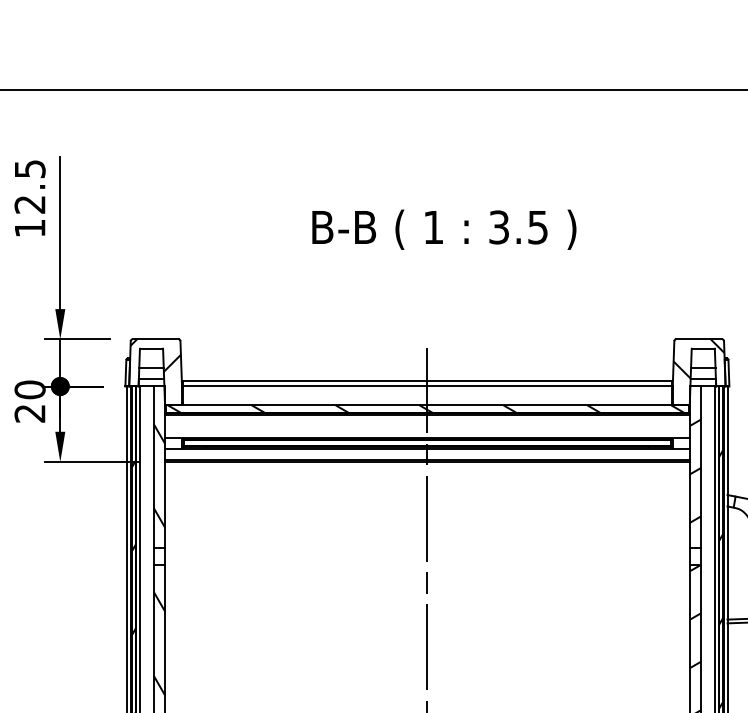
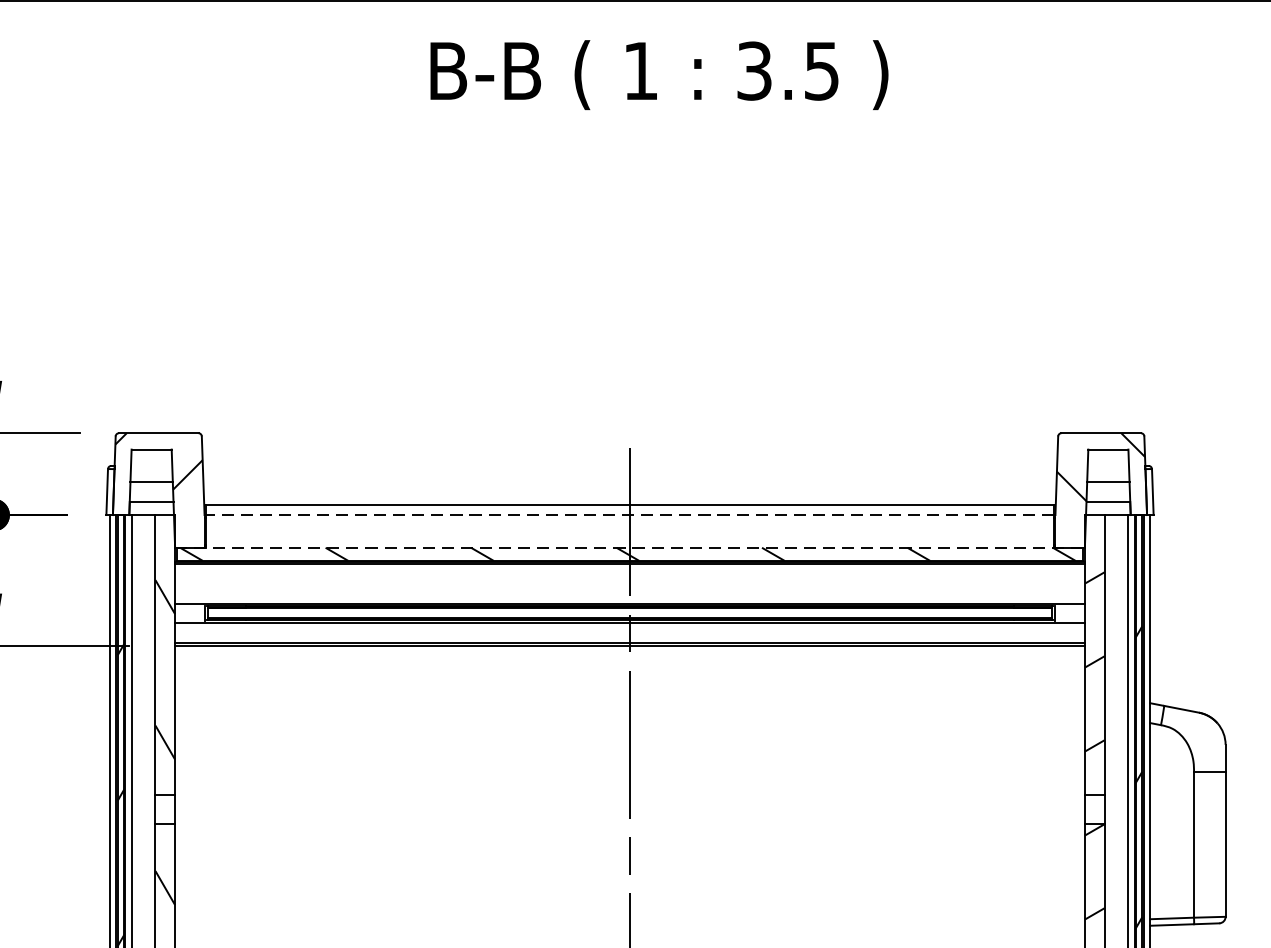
text: (444, 229) -> (659, 74), moved
line: (426, 386) -> (628, 515), solid -> dashed
line: (426, 405) -> (628, 548), solid -> dashed

